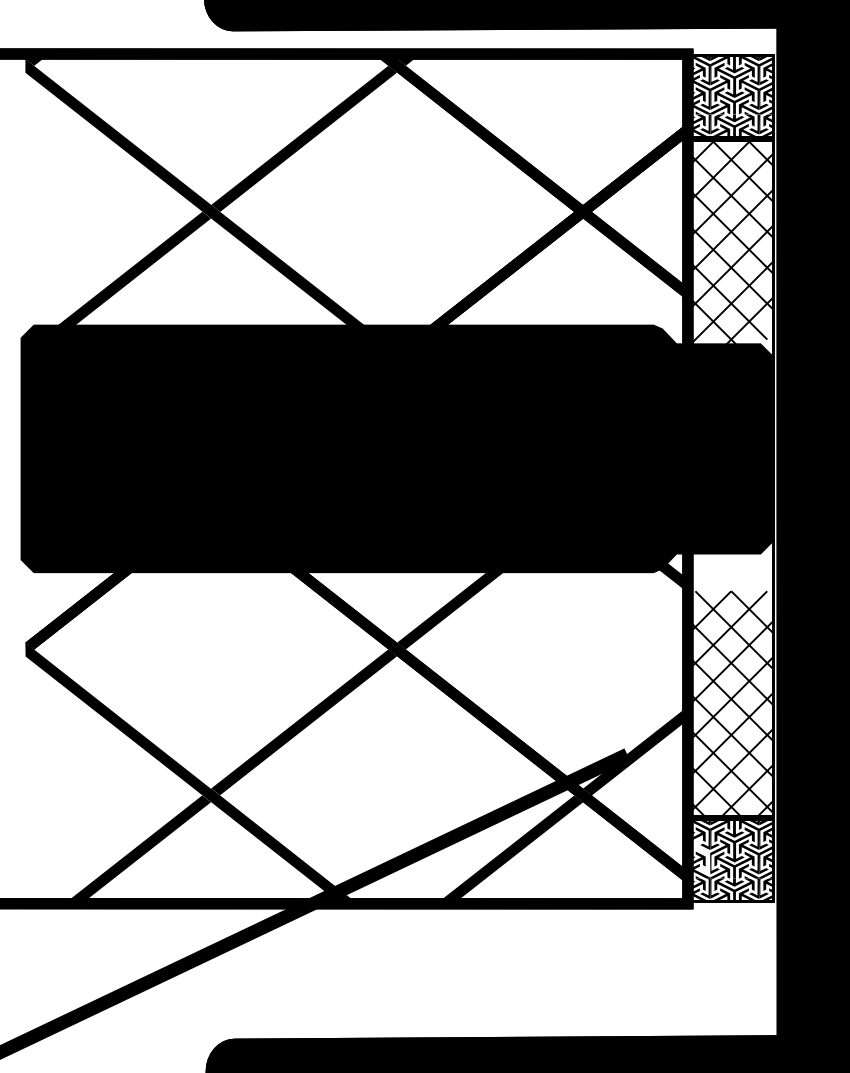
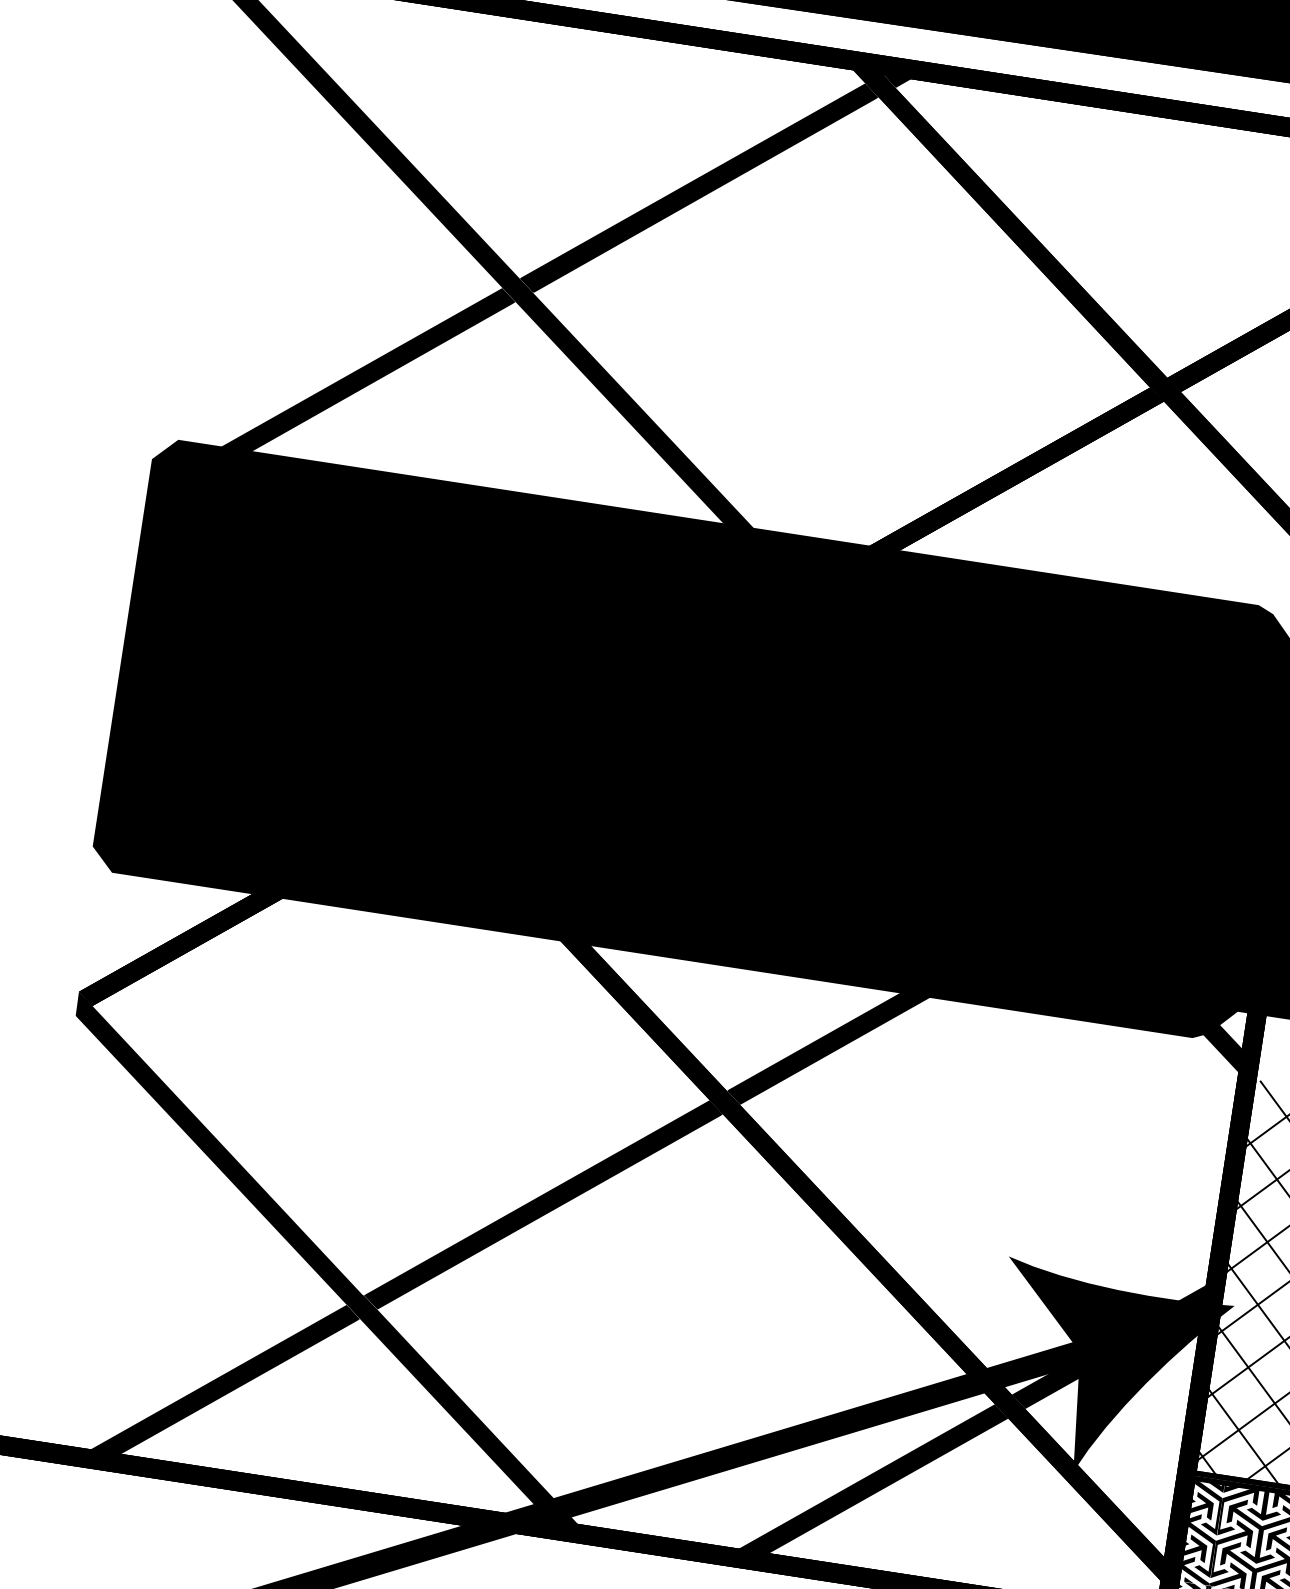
fill: (634, 768) -> (1106, 1373), added
fill: (700, 856) -> (1198, 1544), added

